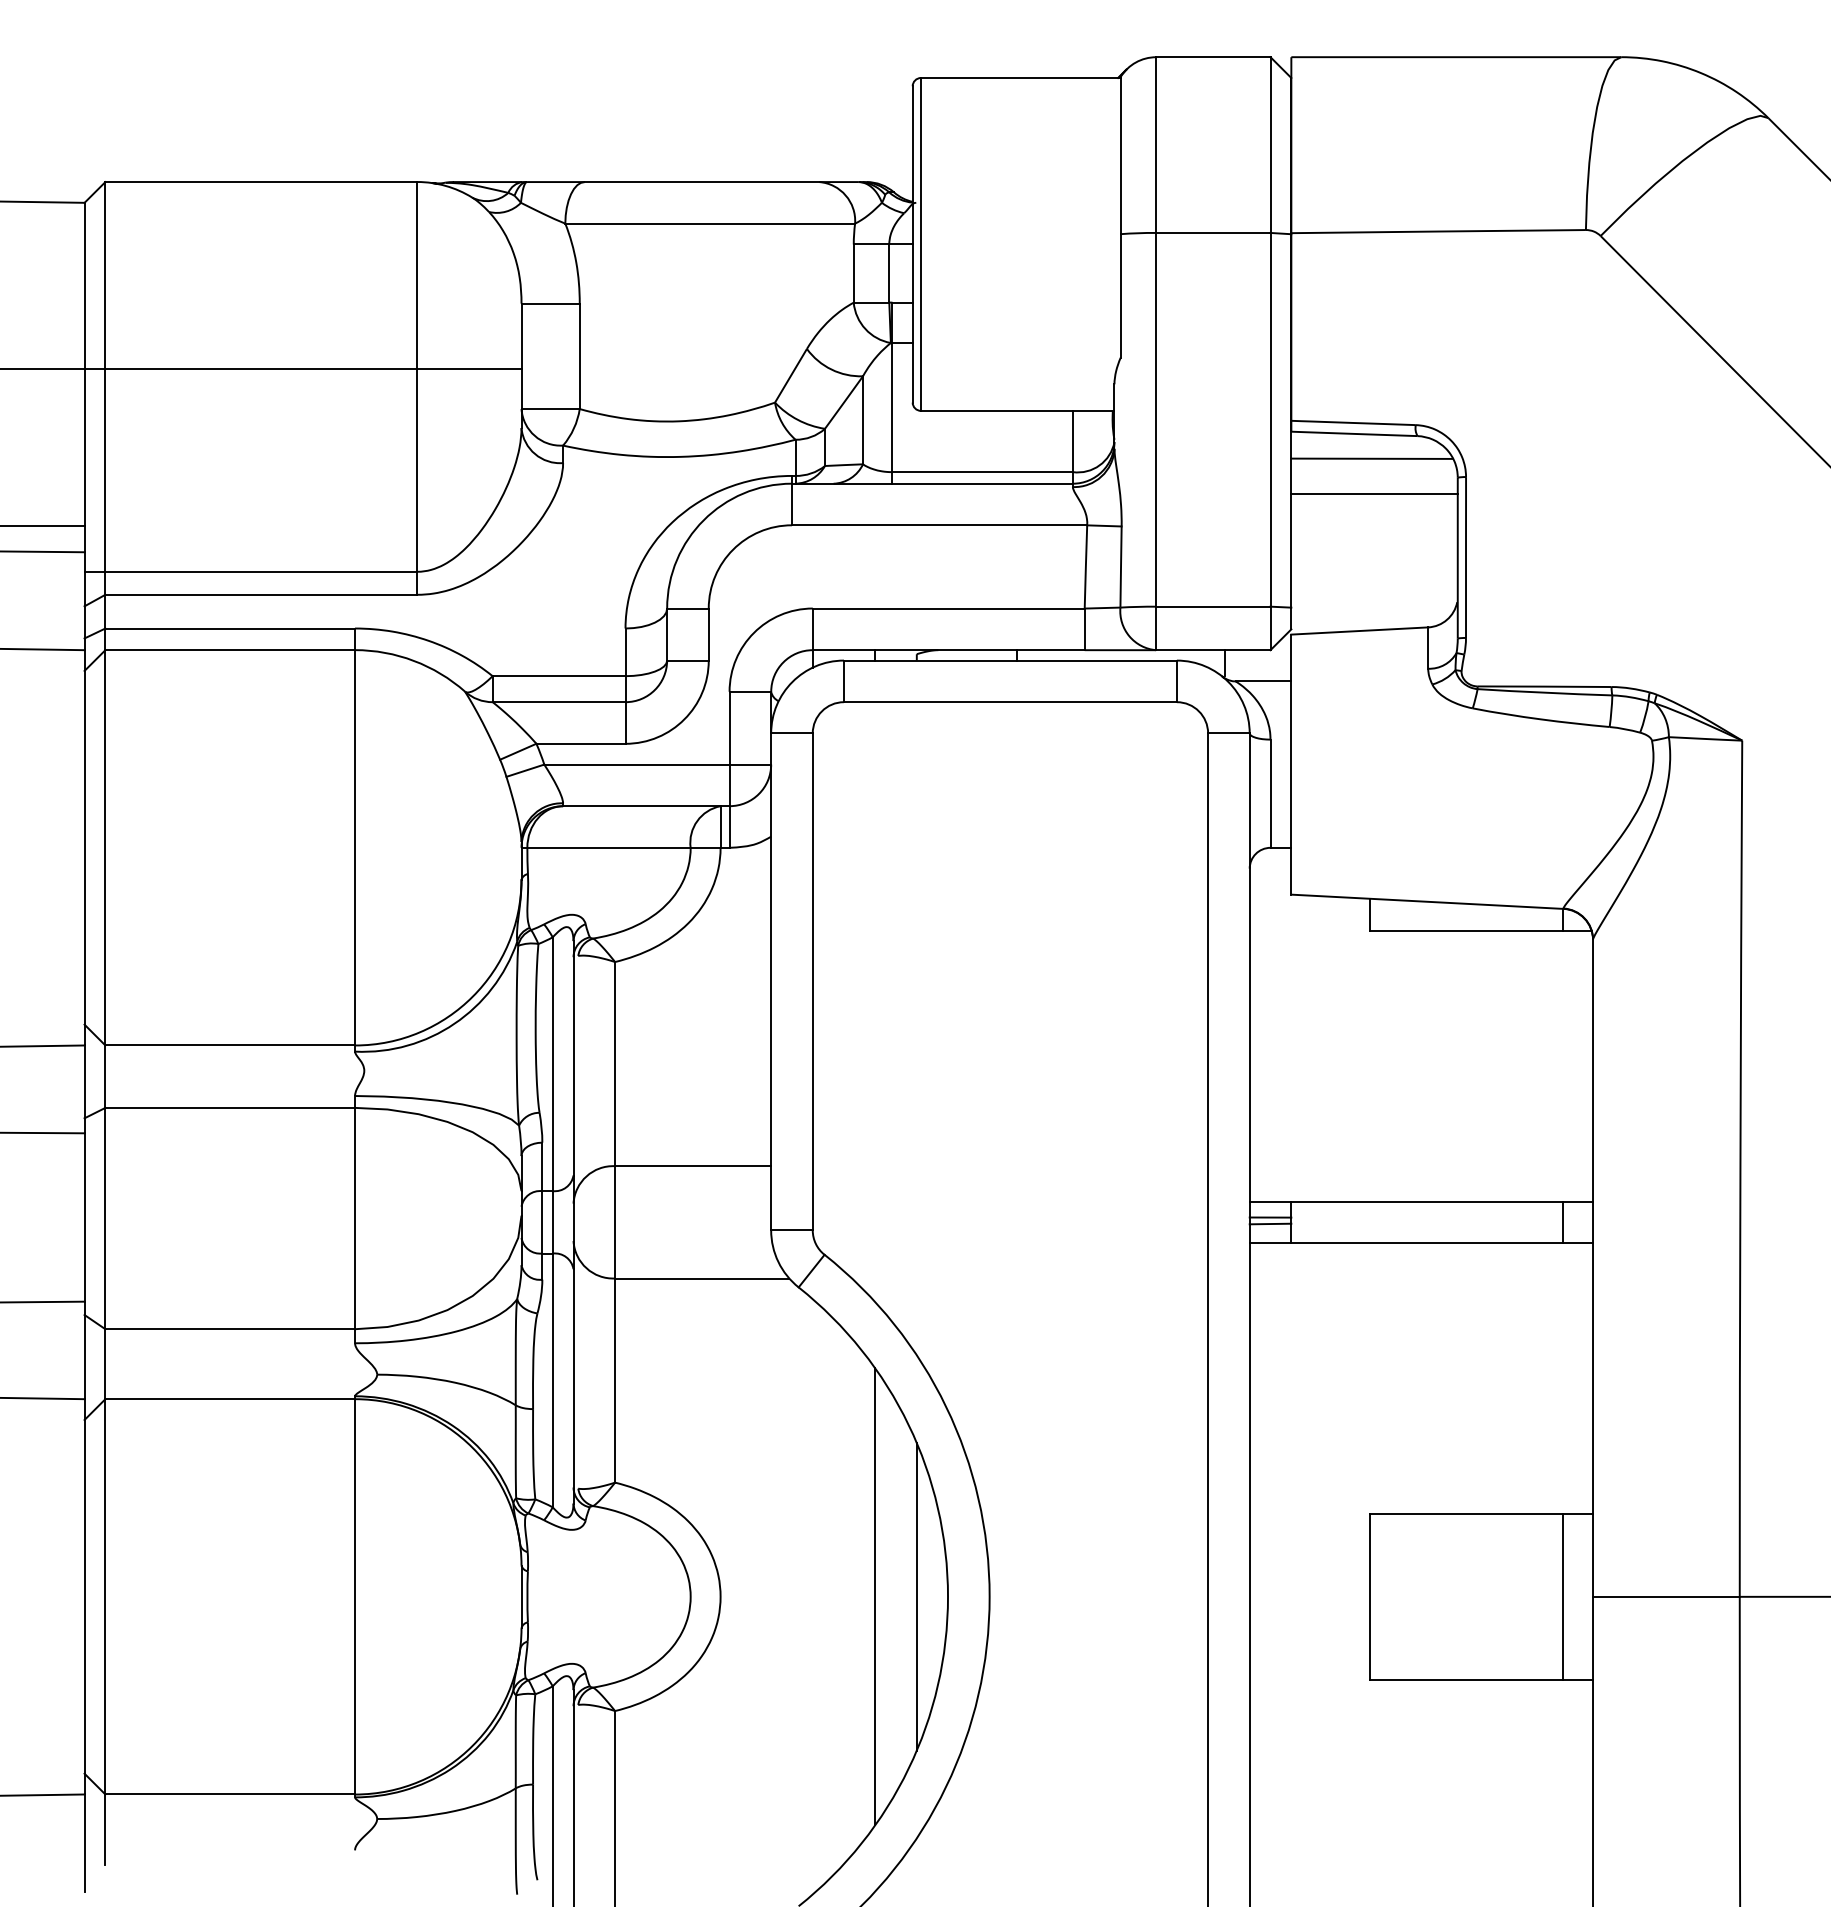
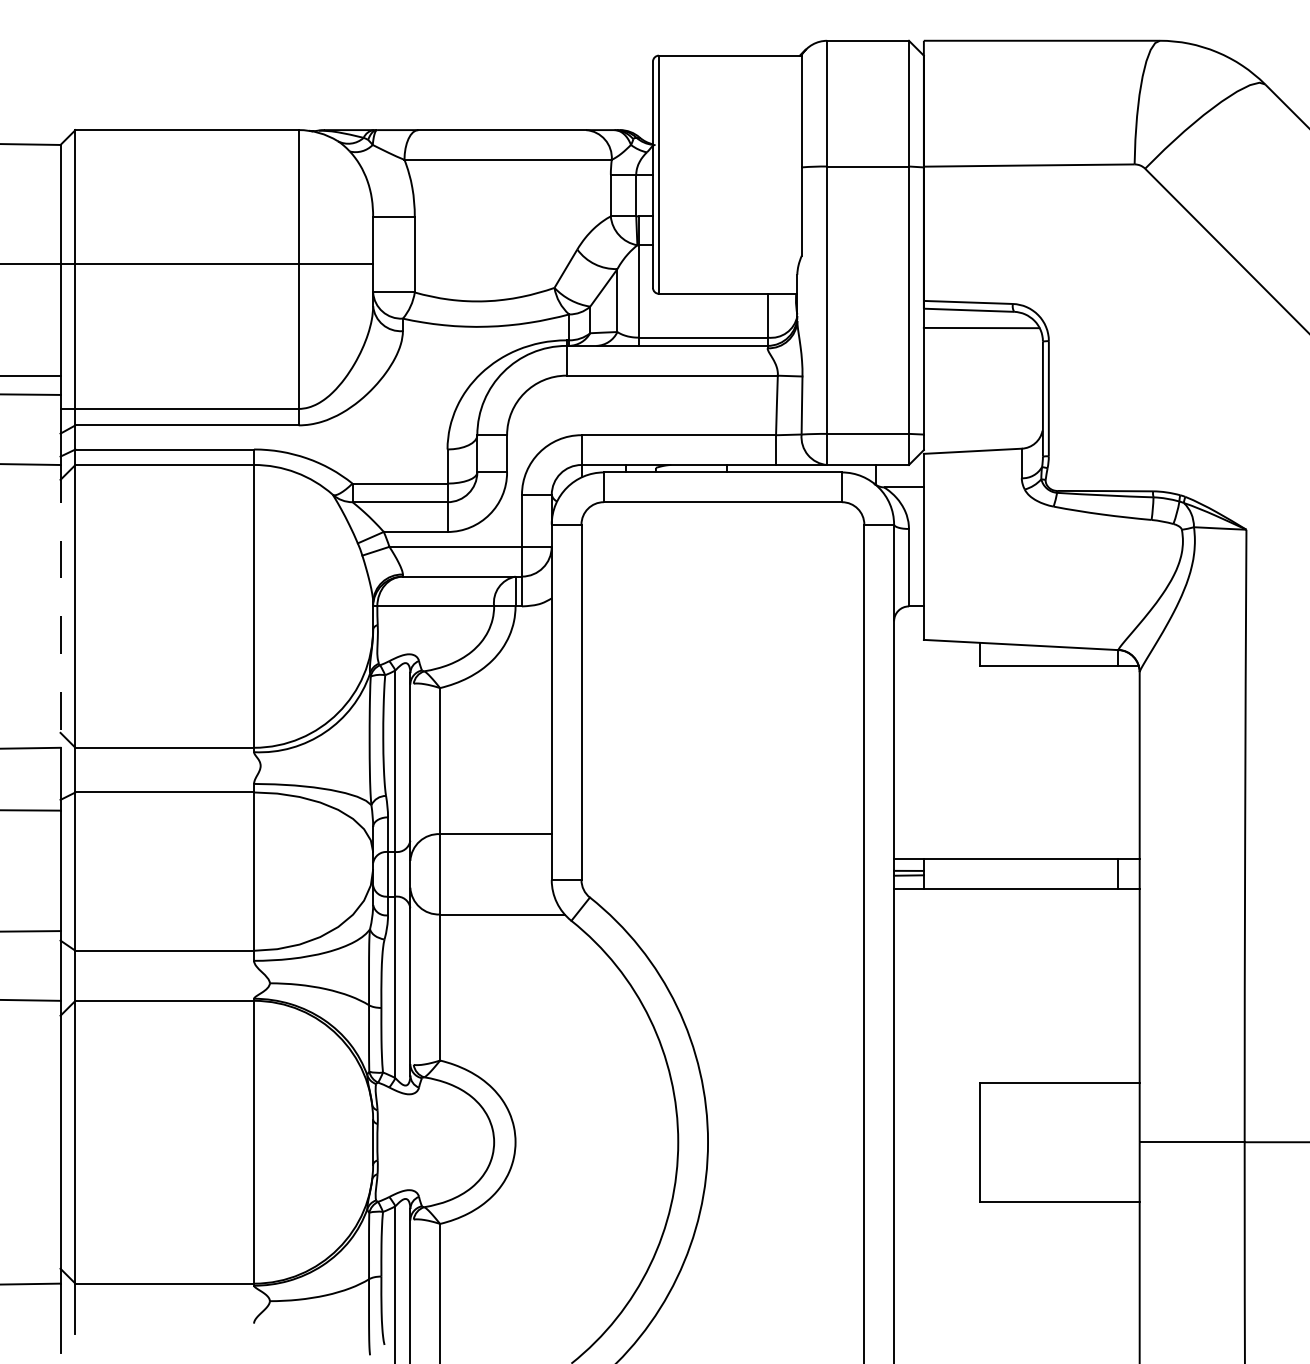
line: (1374, 494) -> (983, 353), removed
line: (84, 847) -> (60, 606), solid -> dashed
line: (875, 1596) -> (626, 1142), removed
line: (916, 1596) -> (655, 1142), removed
line: (1562, 1596) -> (1117, 1142), removed

